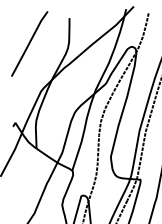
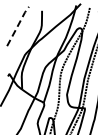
line: (28, 44) -> (17, 26), solid -> dashed

